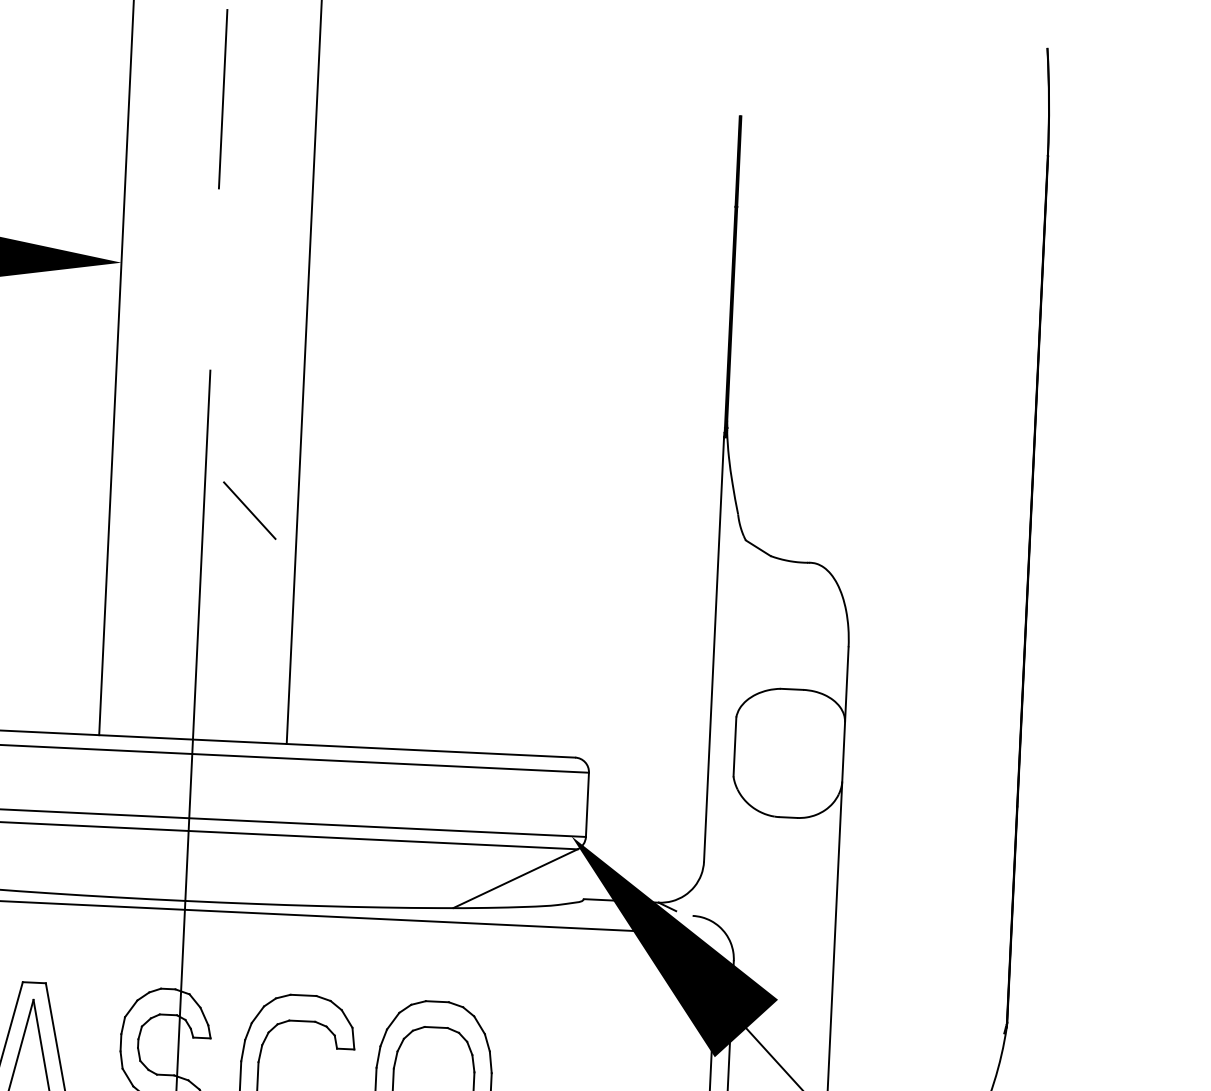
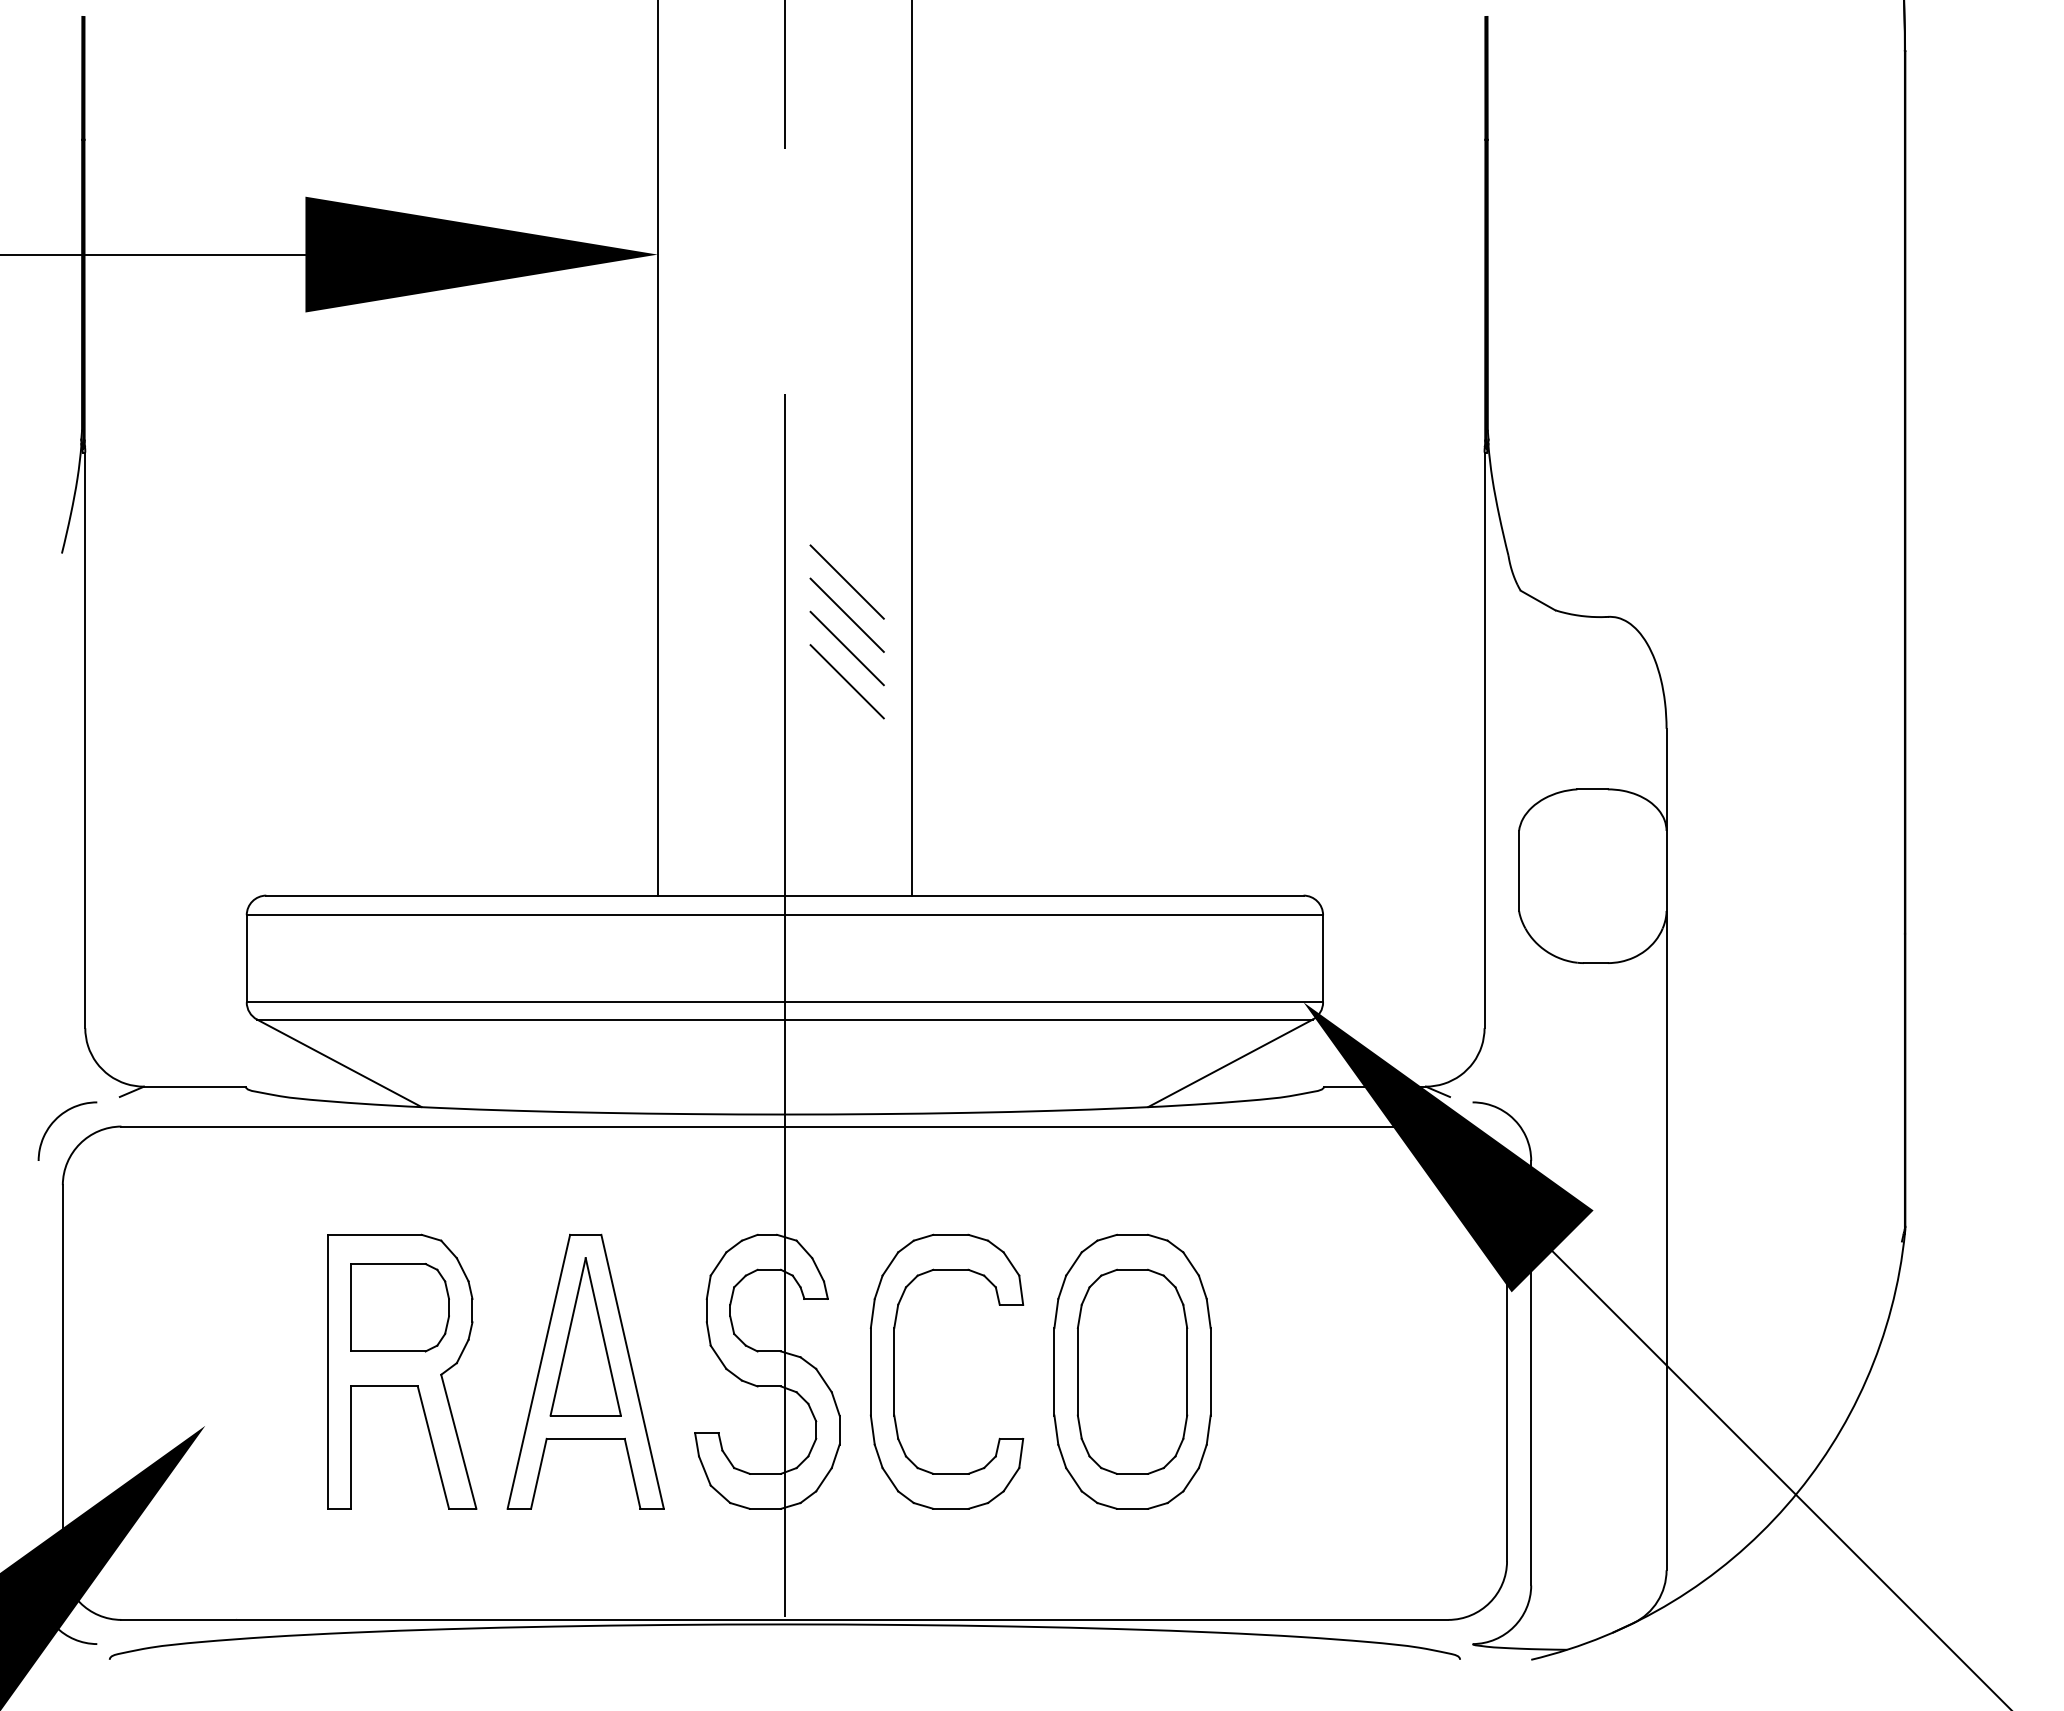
line: (248, 534) -> (846, 614), added
line: (246, 559) -> (846, 648), added
line: (245, 583) -> (846, 681), added

